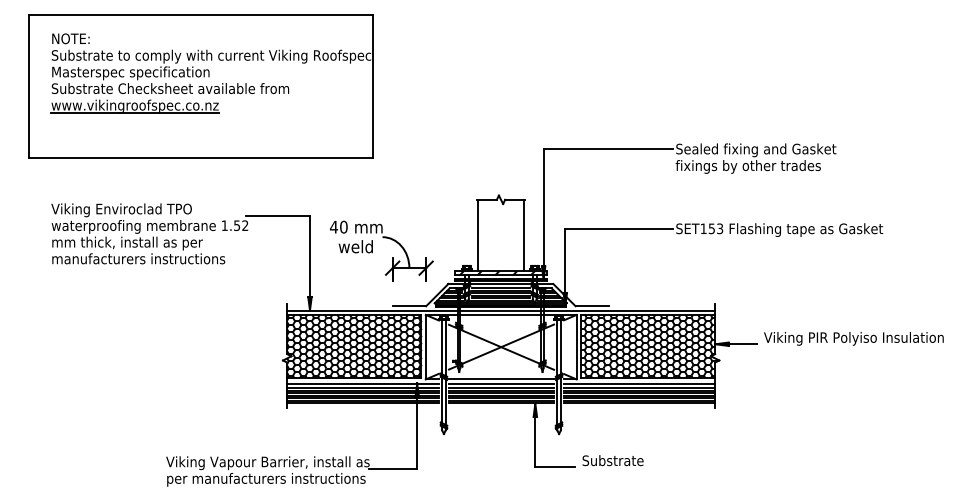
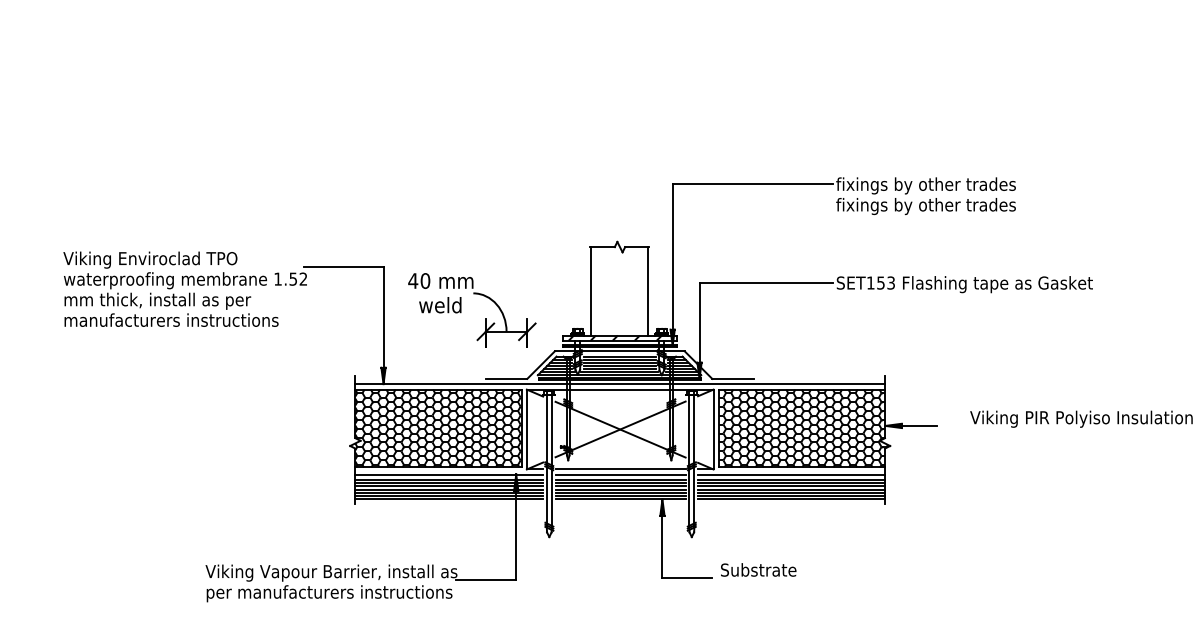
part: (200, 86) -> (248, 106), removed
text: (755, 150) -> (934, 186), Sealed fixing and Gasket -> fixings by other trades
text: (853, 338) -> (1080, 418), moved

